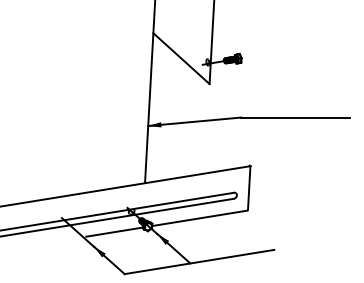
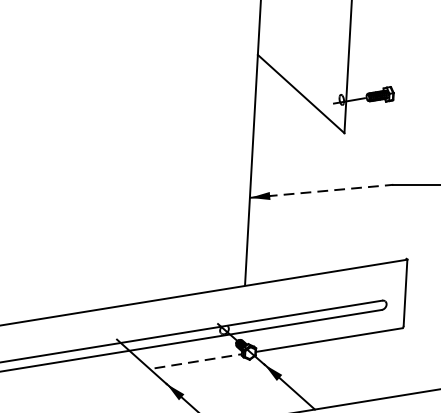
line: (194, 121) -> (321, 190), solid -> dashed
line: (114, 232) -> (197, 361), solid -> dashed

